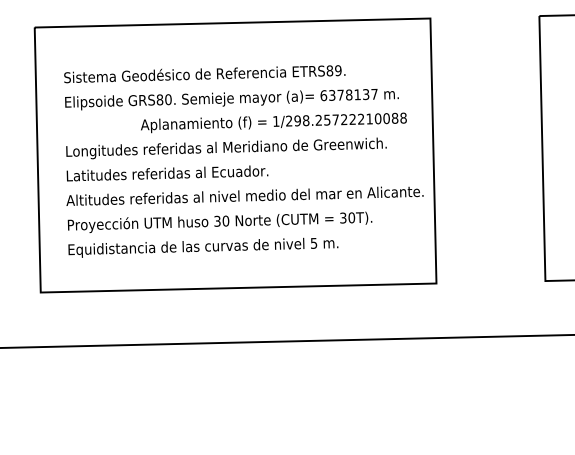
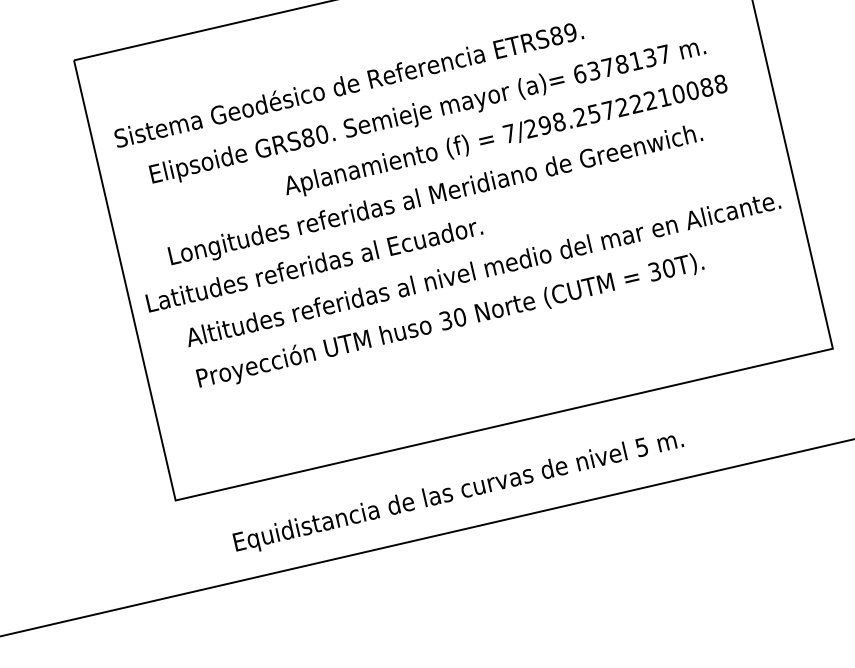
text: (204, 74) -> (348, 85), moved
text: (276, 121) -> (509, 133), 1/298.25722210088 -> 7/298.25722210088
text: (167, 173) -> (314, 264), moved
text: (203, 247) -> (458, 492), moved

